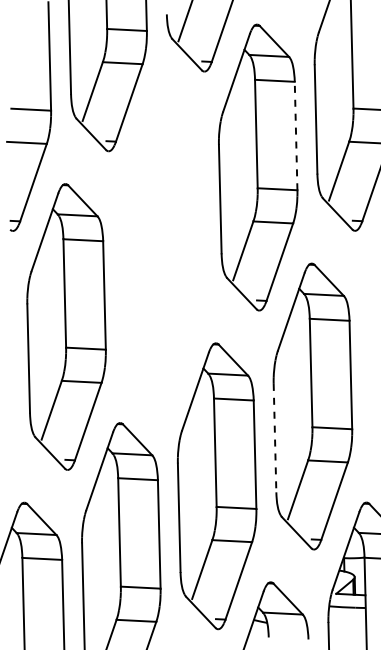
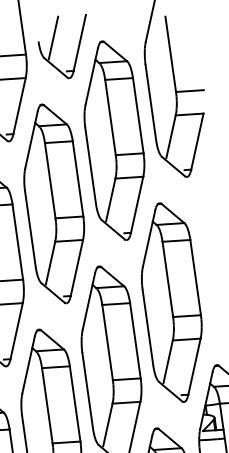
line: (296, 135) -> (138, 115), dashed -> solid
part: (162, 247) -> (54, 204), added
line: (275, 438) -> (148, 327), dashed -> solid

